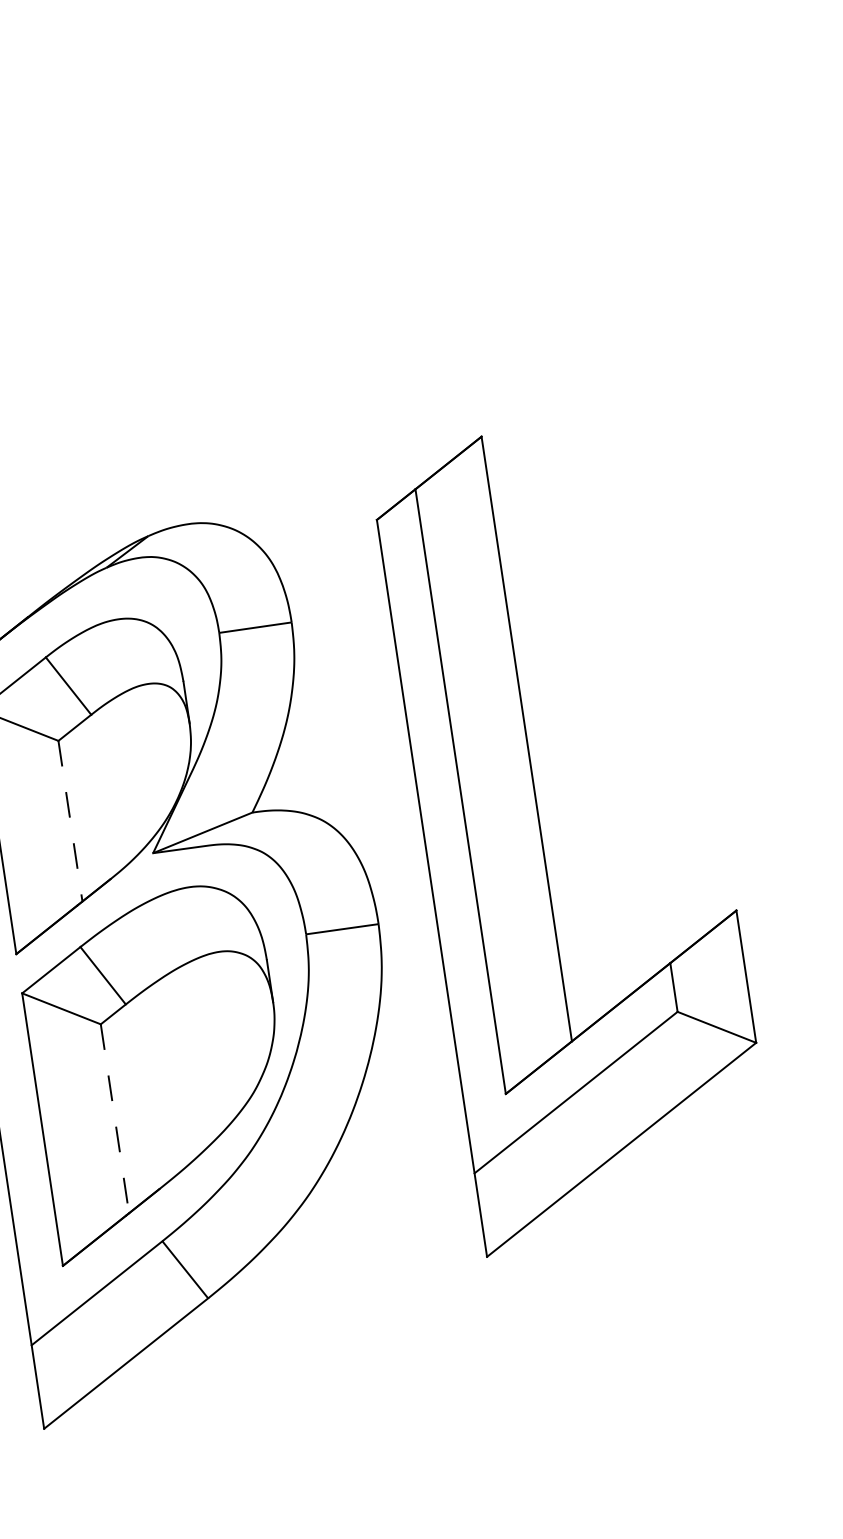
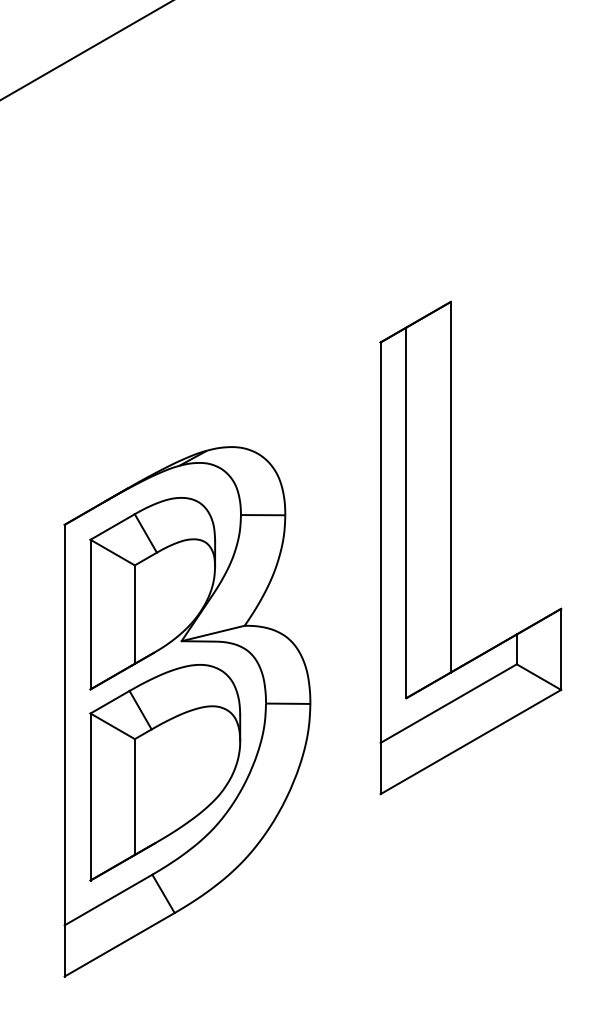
line: (70, 822) -> (134, 615), dashed -> solid
part: (542, 837) -> (451, 547), moved
line: (114, 1119) -> (134, 797), dashed -> solid

